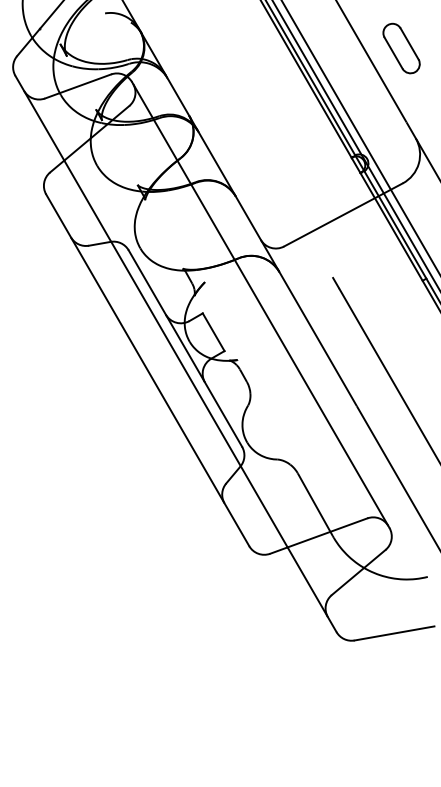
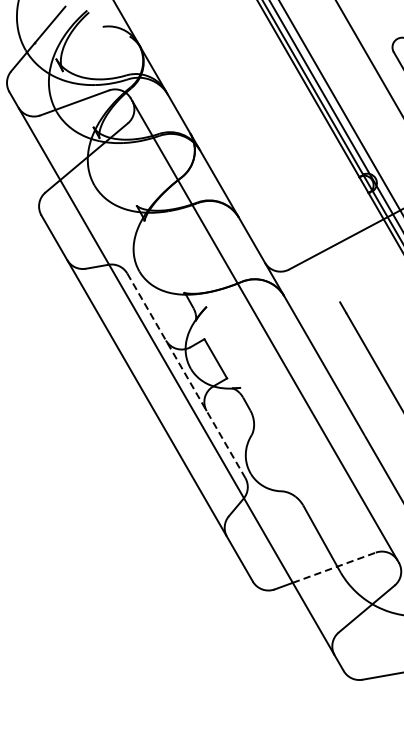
line: (185, 348) -> (186, 375), solid -> dashed
line: (327, 532) -> (334, 567), solid -> dashed

